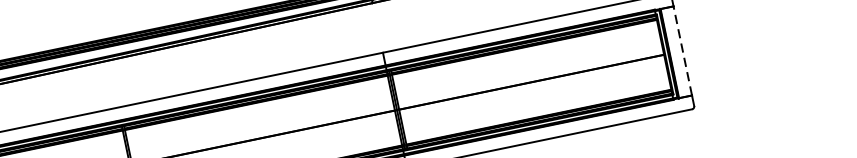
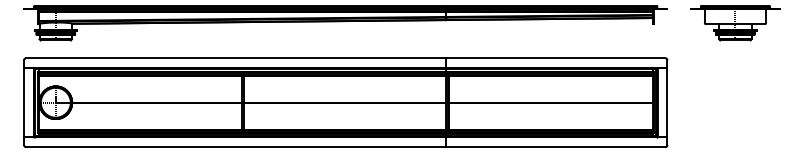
line: (682, 50) -> (667, 102), dashed -> solid

